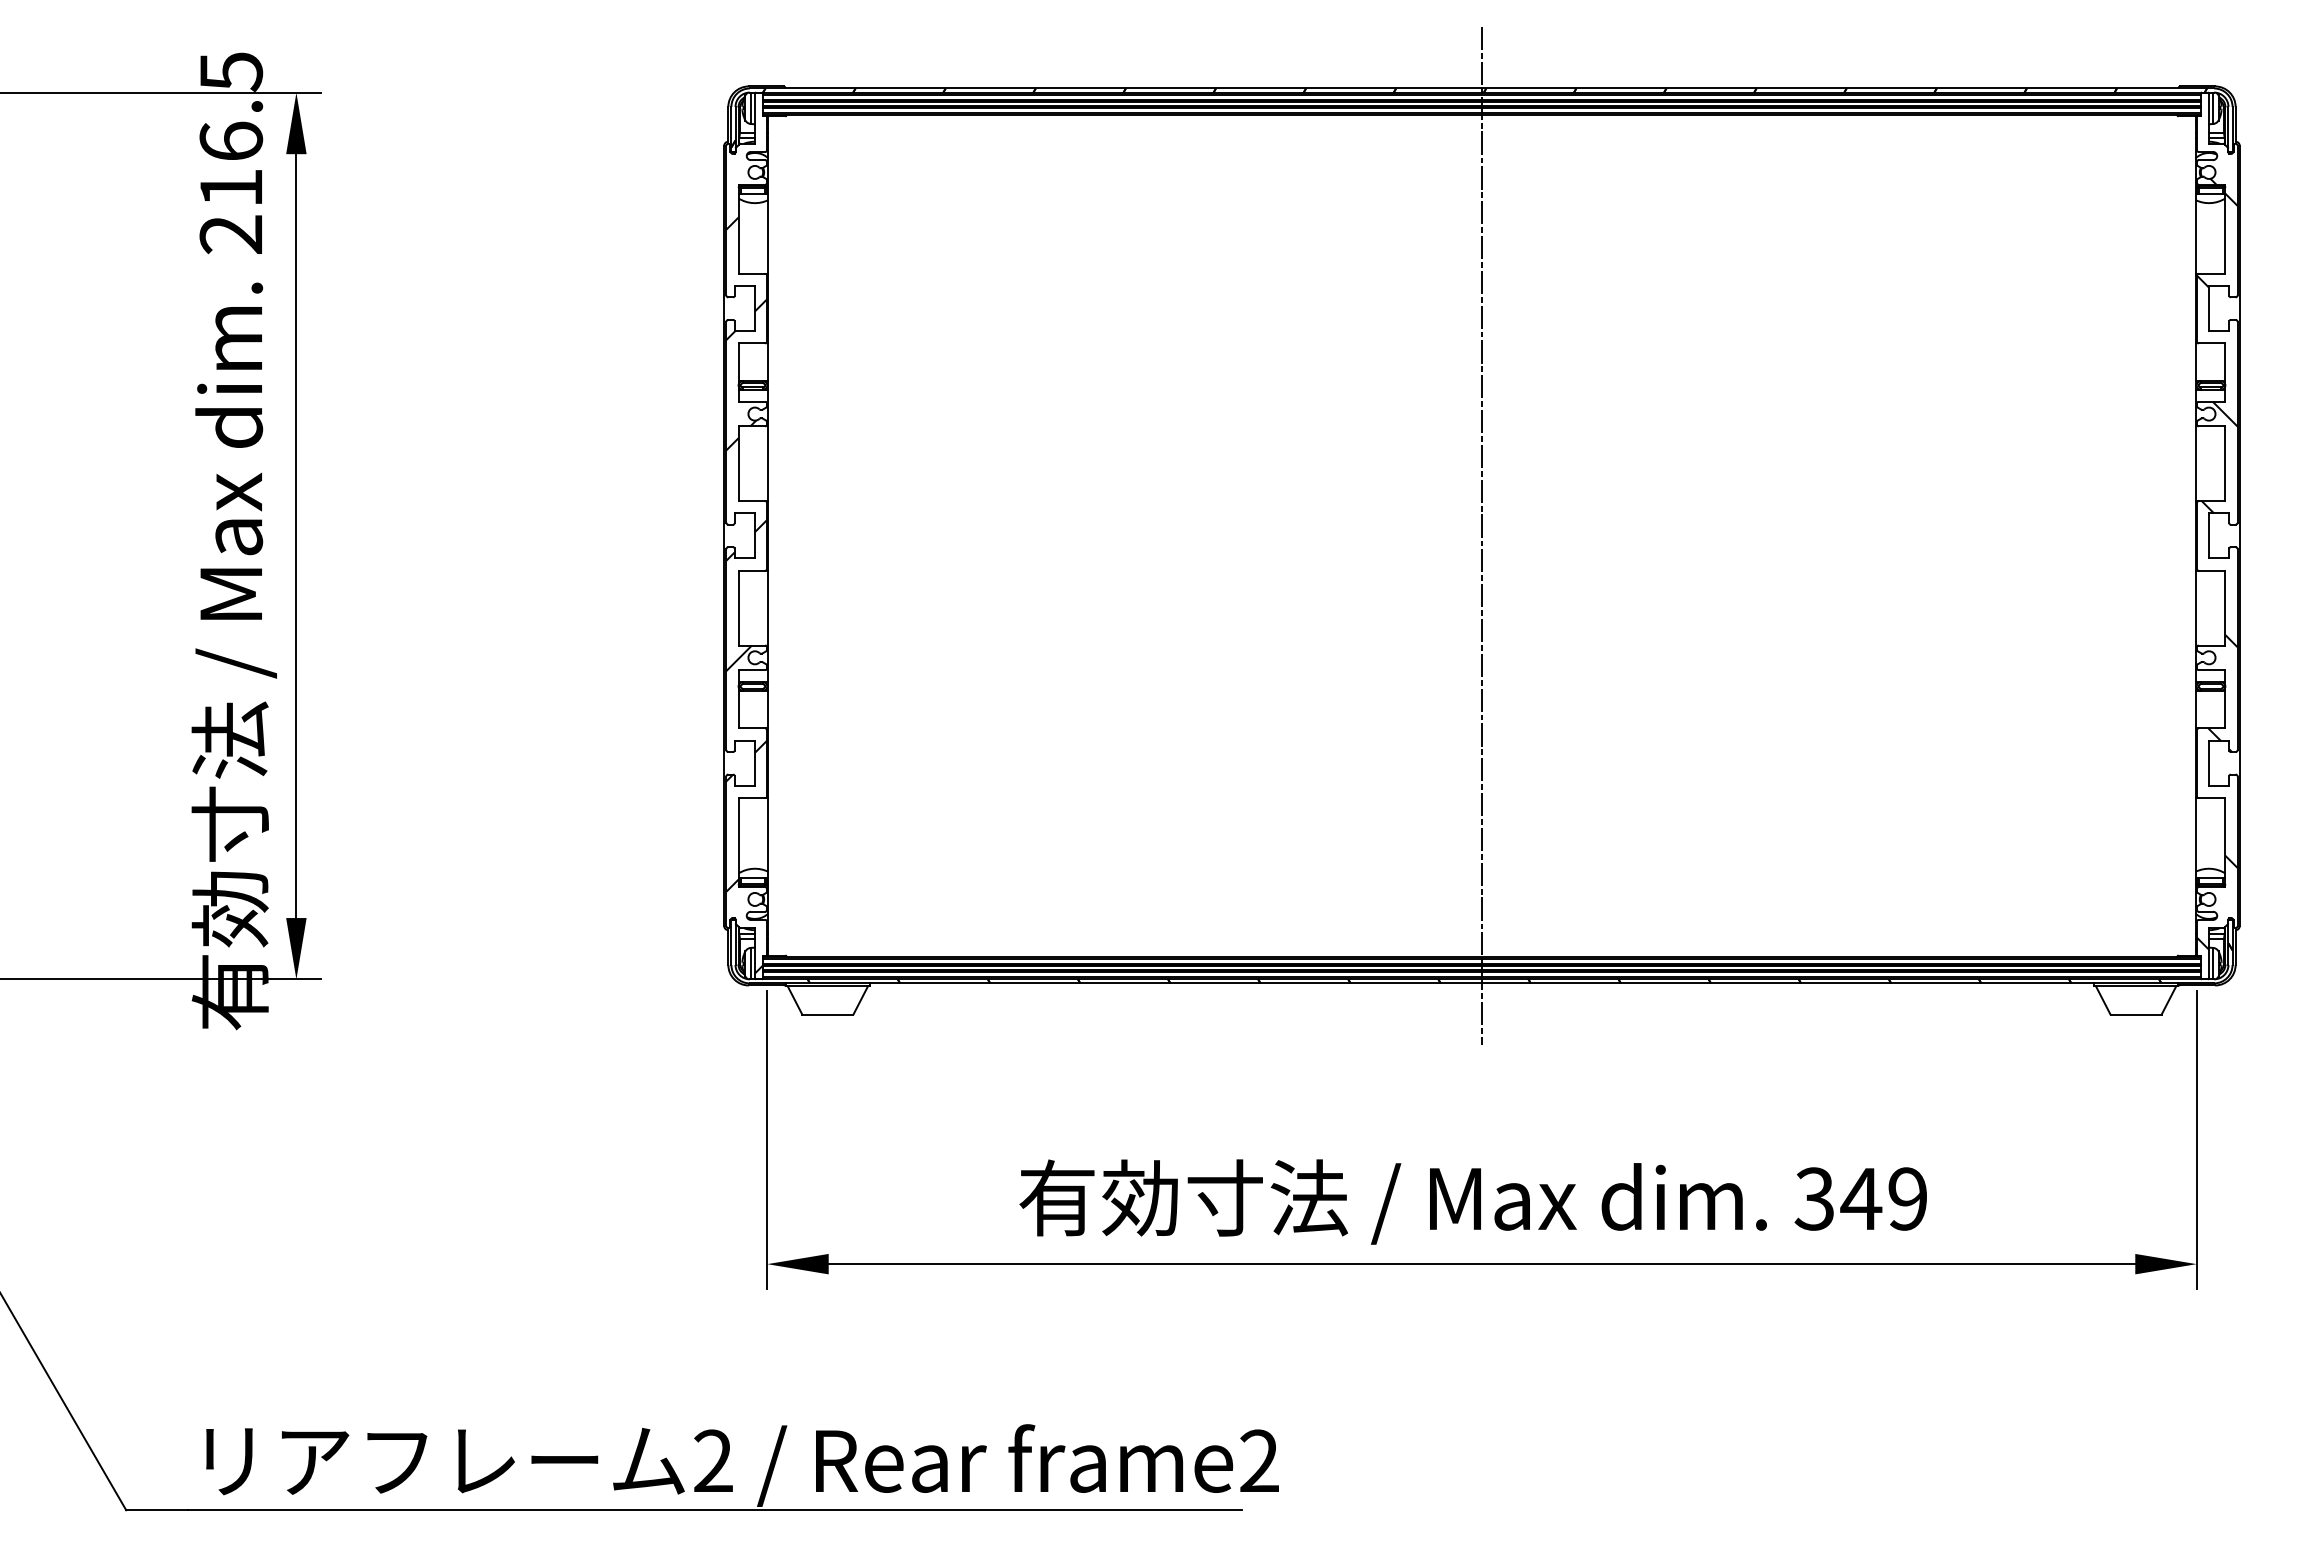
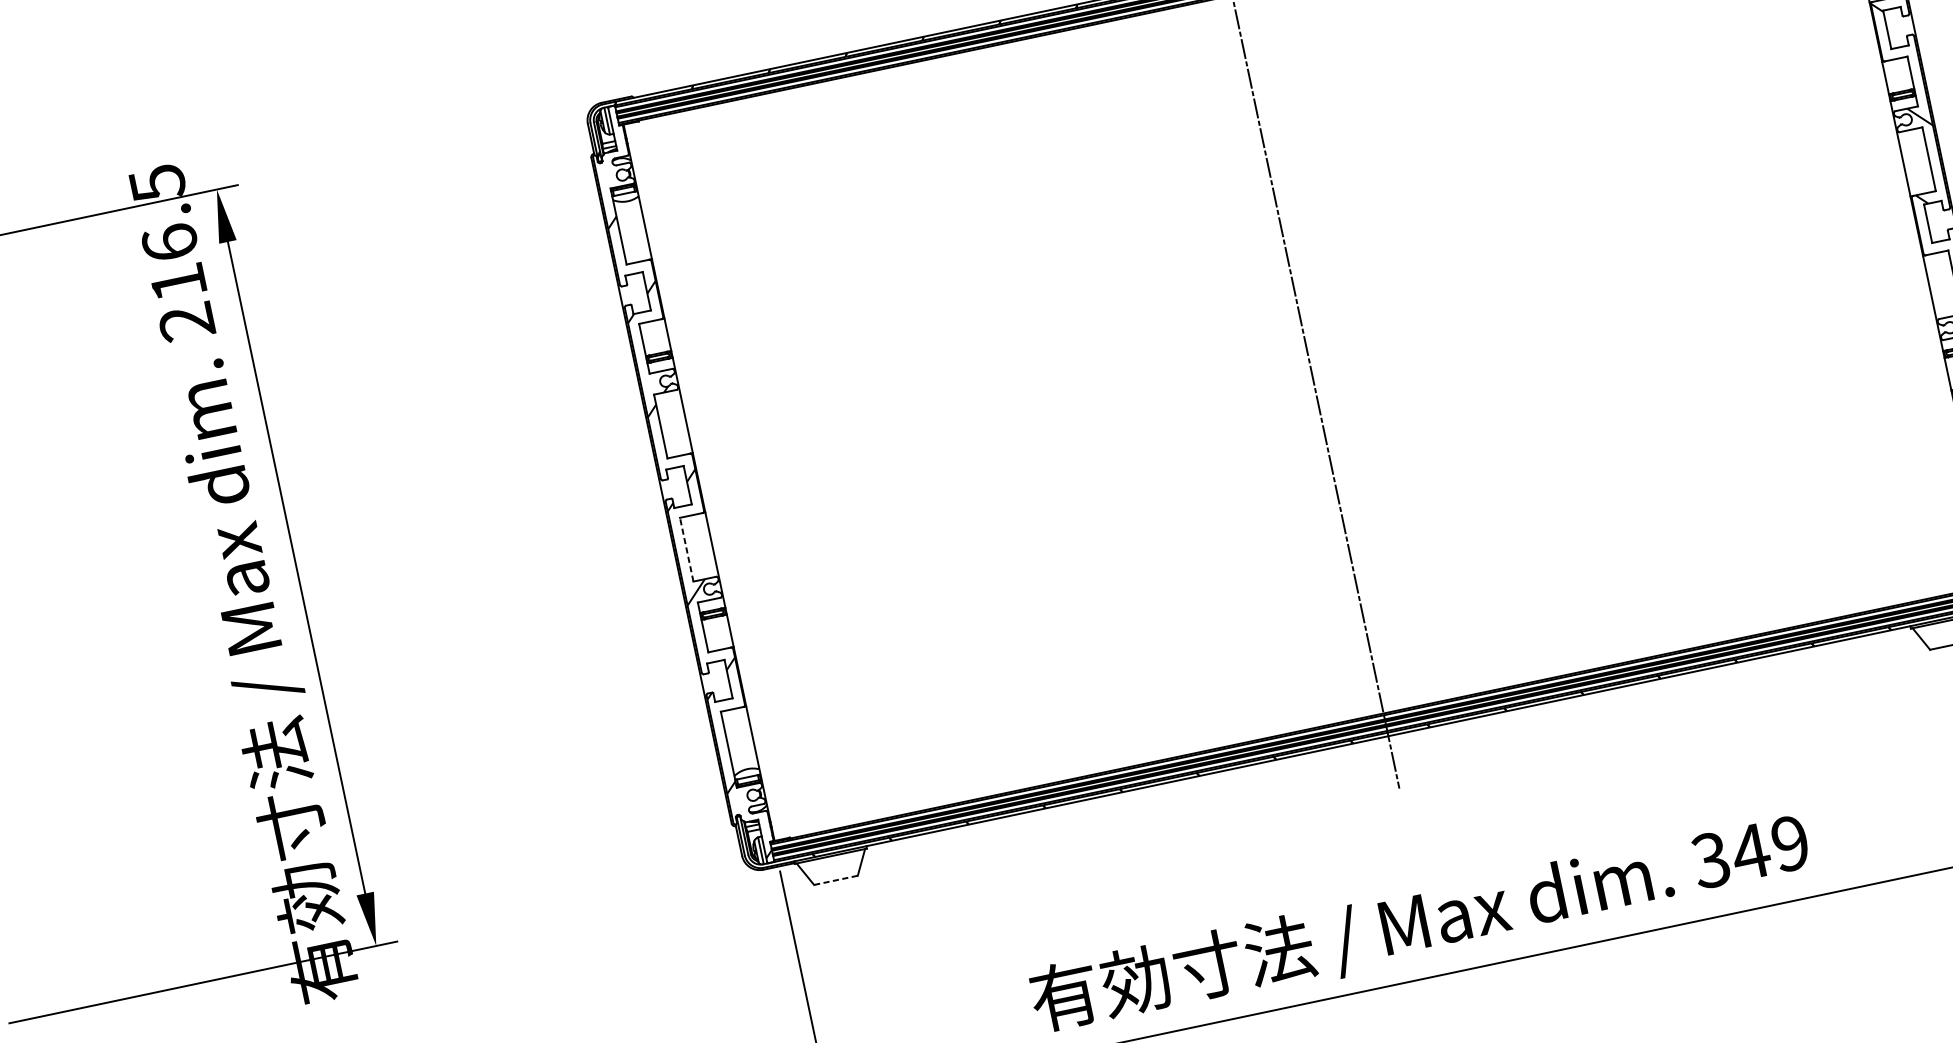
line: (738, 607) -> (686, 549), solid -> dashed
line: (827, 1014) -> (835, 880), solid -> dashed

